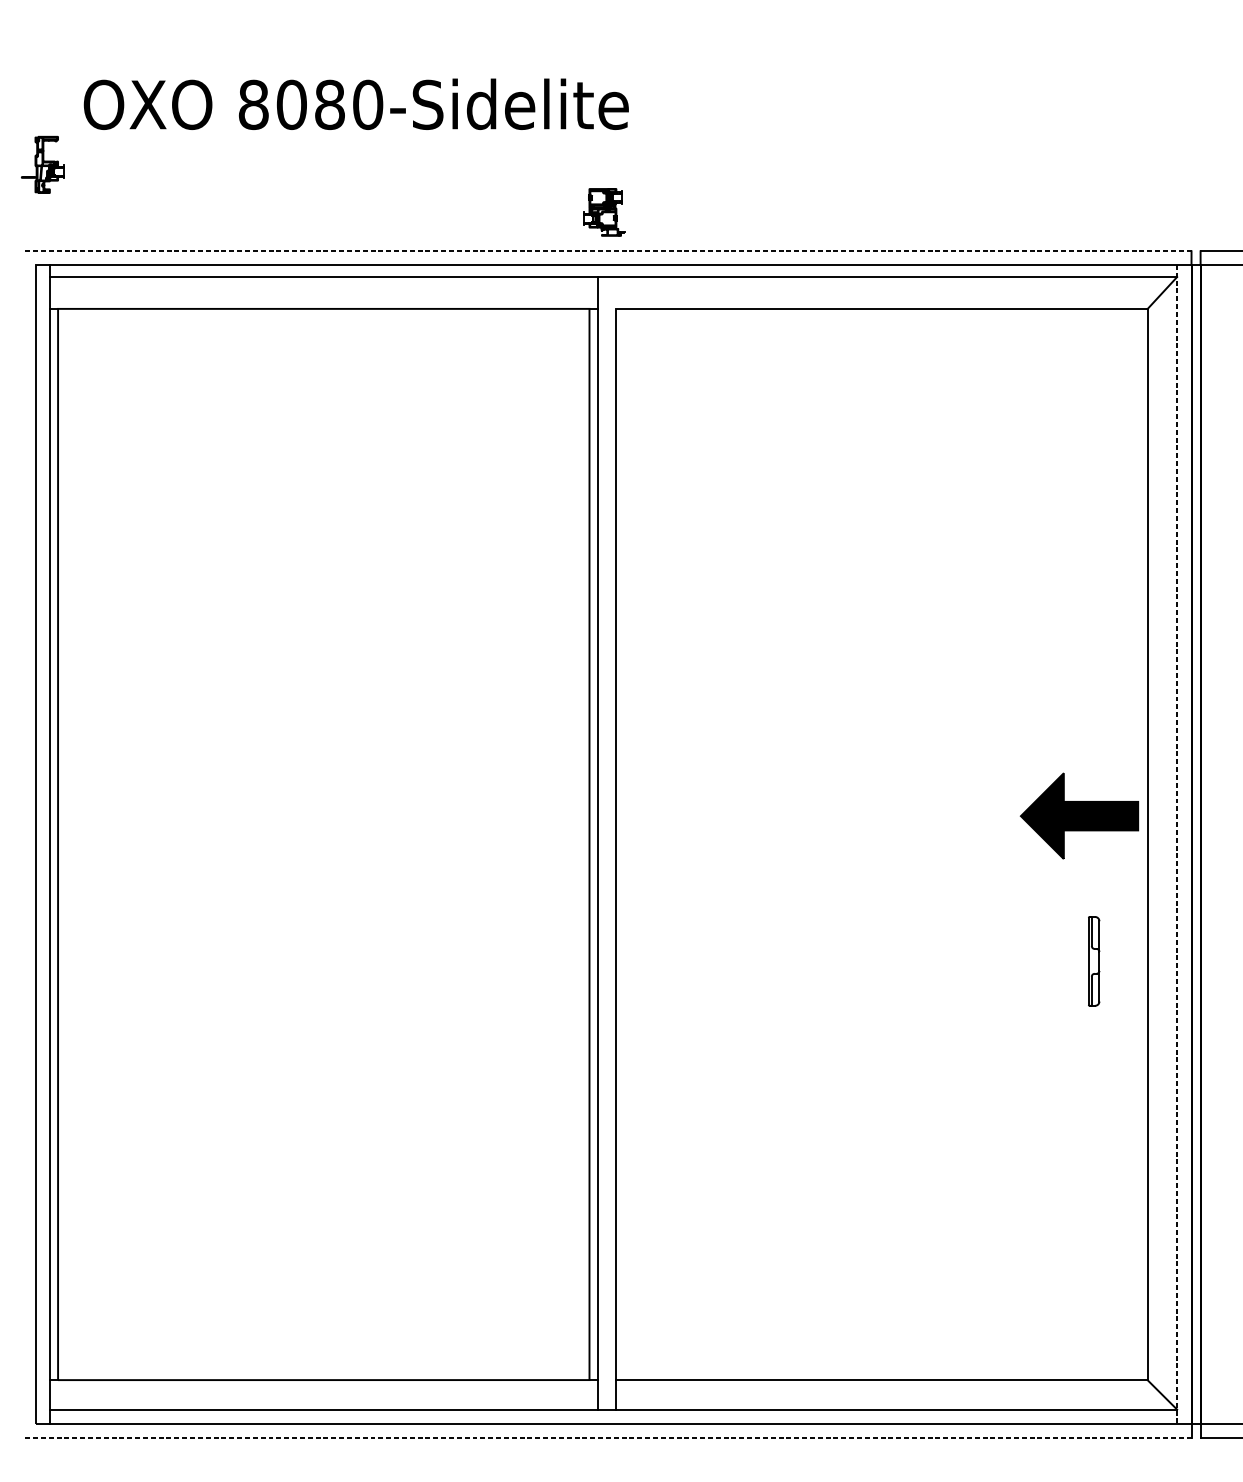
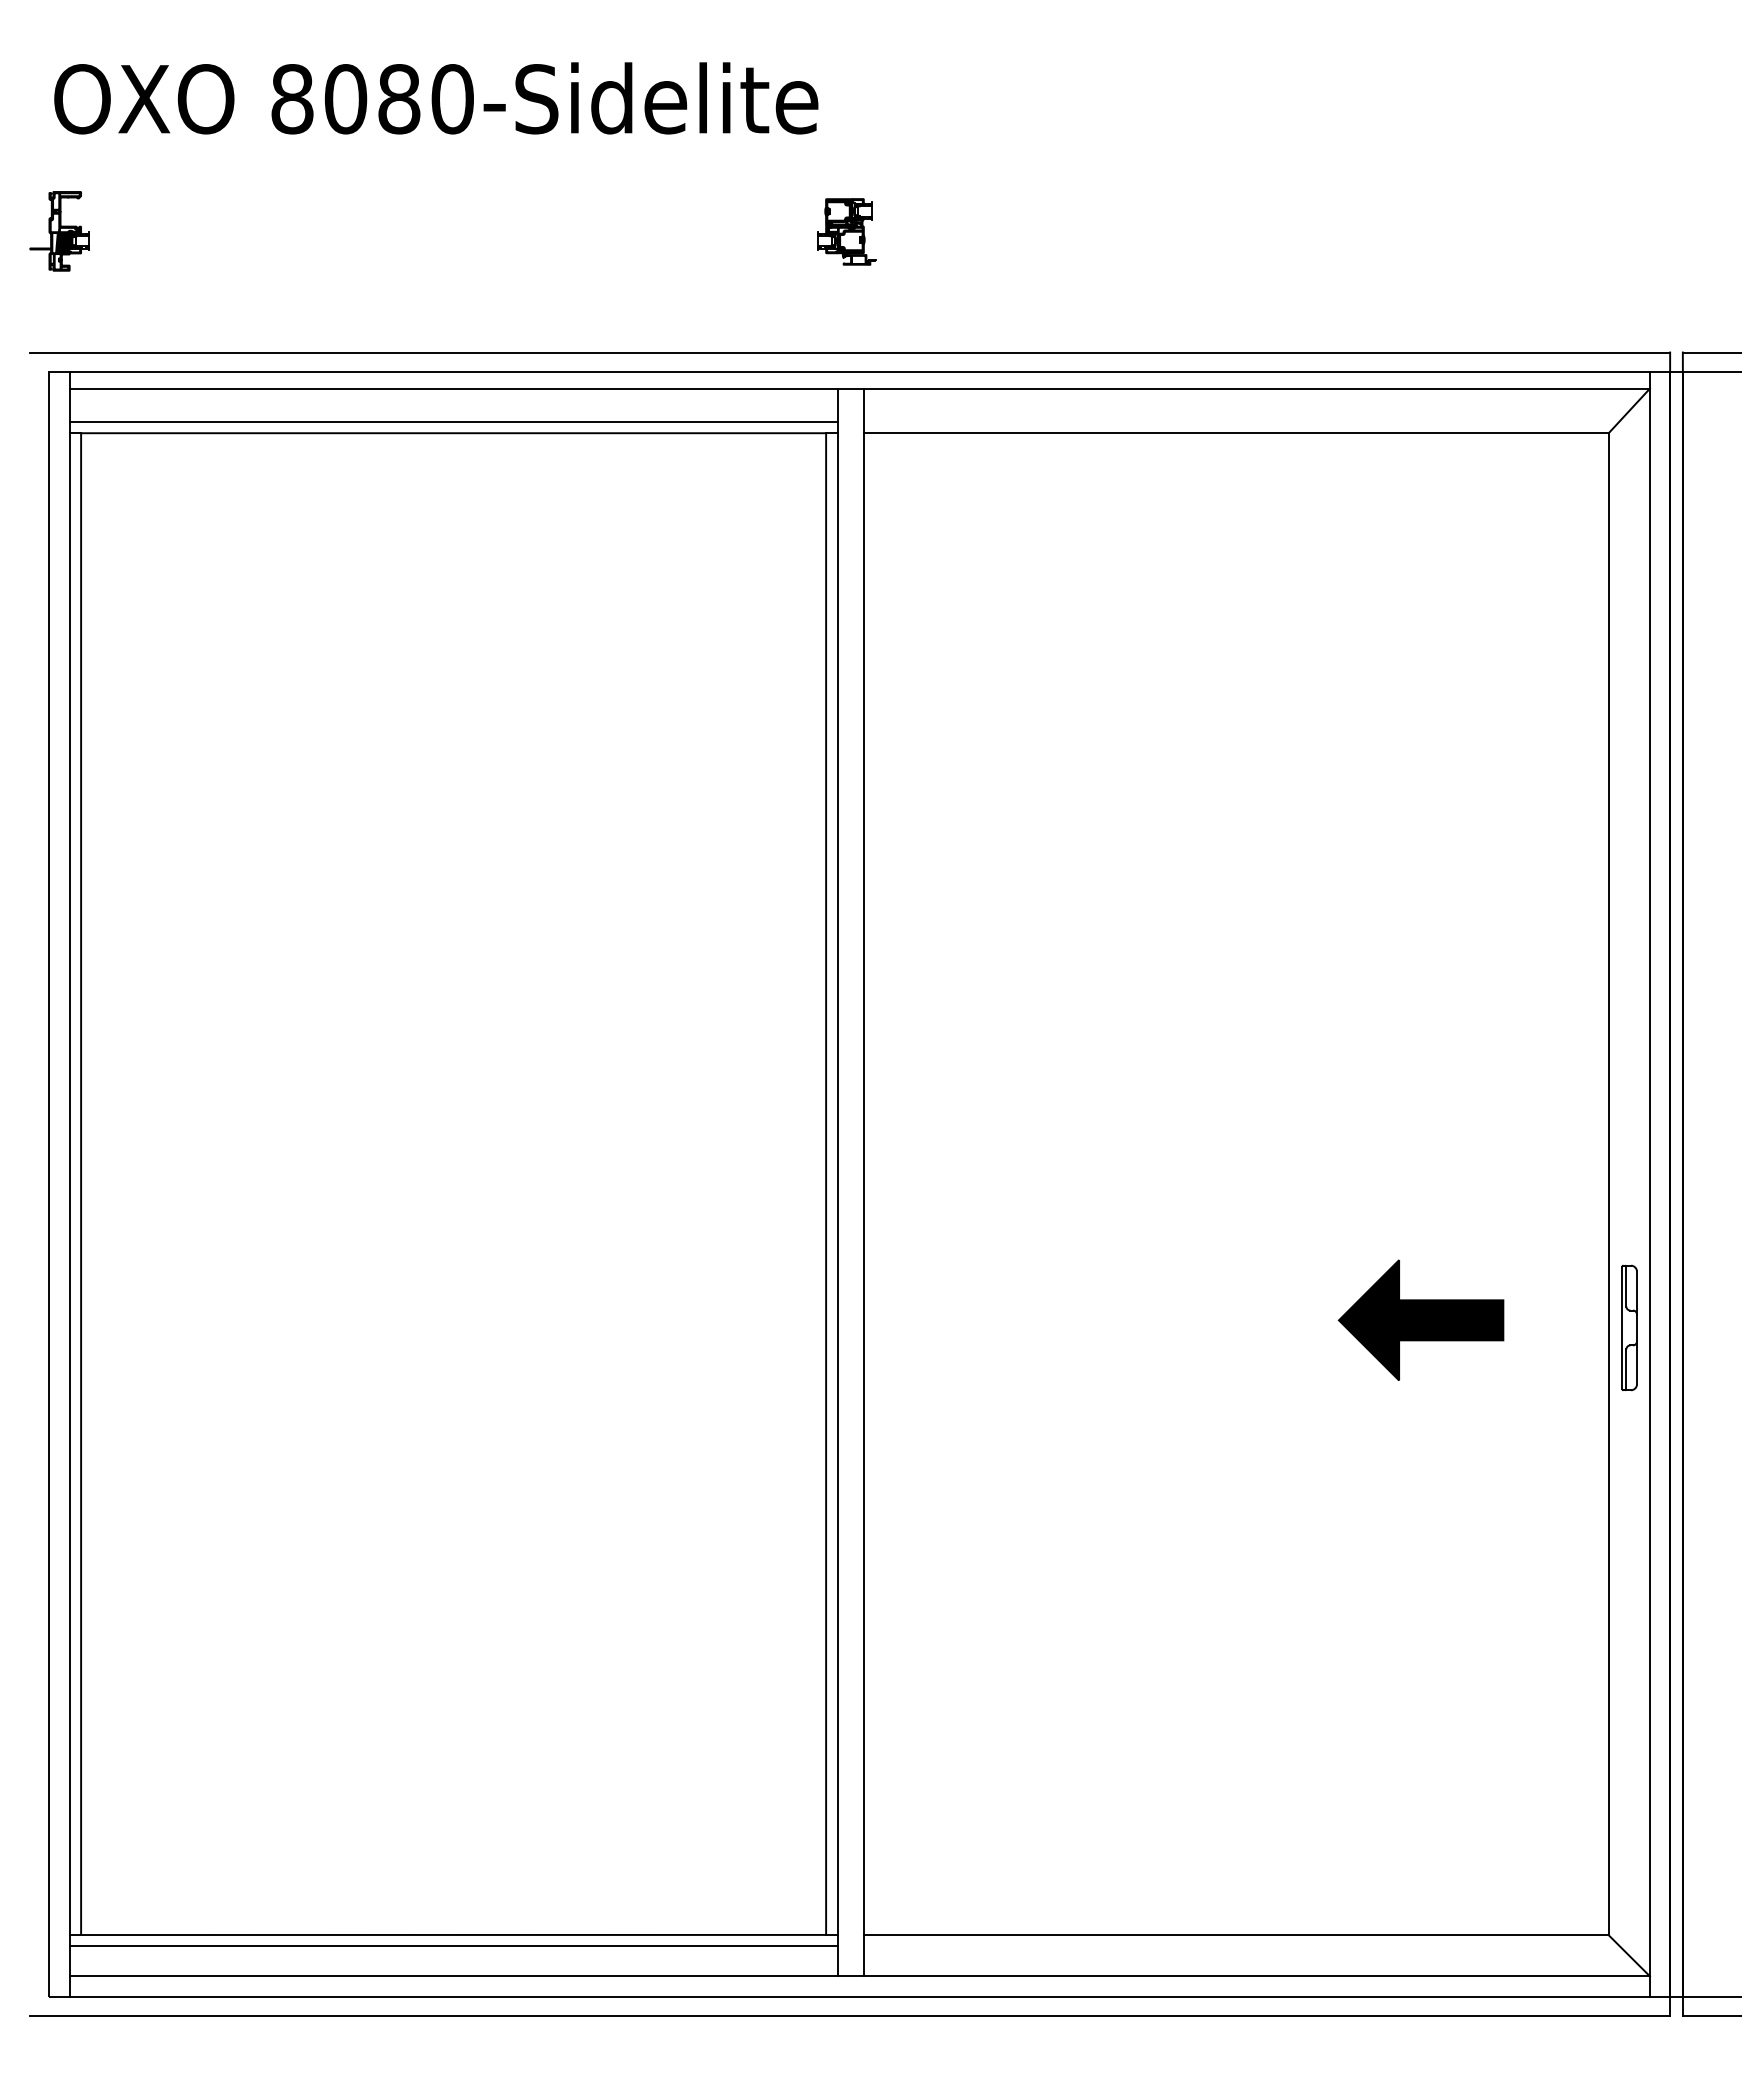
text: (356, 104) -> (436, 98), moved
hatch: (44, 173) -> (62, 243), added
part: (604, 212) -> (846, 231), moved
line: (606, 251) -> (850, 352), dashed -> solid
line: (616, 292) -> (863, 410), added
line: (323, 300) -> (453, 421), added
part: (1079, 815) -> (1420, 1319), moved
line: (1176, 844) -> (1649, 1184), dashed -> solid
part: (1094, 961) -> (1629, 1327), moved
line: (323, 1388) -> (453, 1946), added
line: (606, 1437) -> (850, 2015), dashed -> solid

